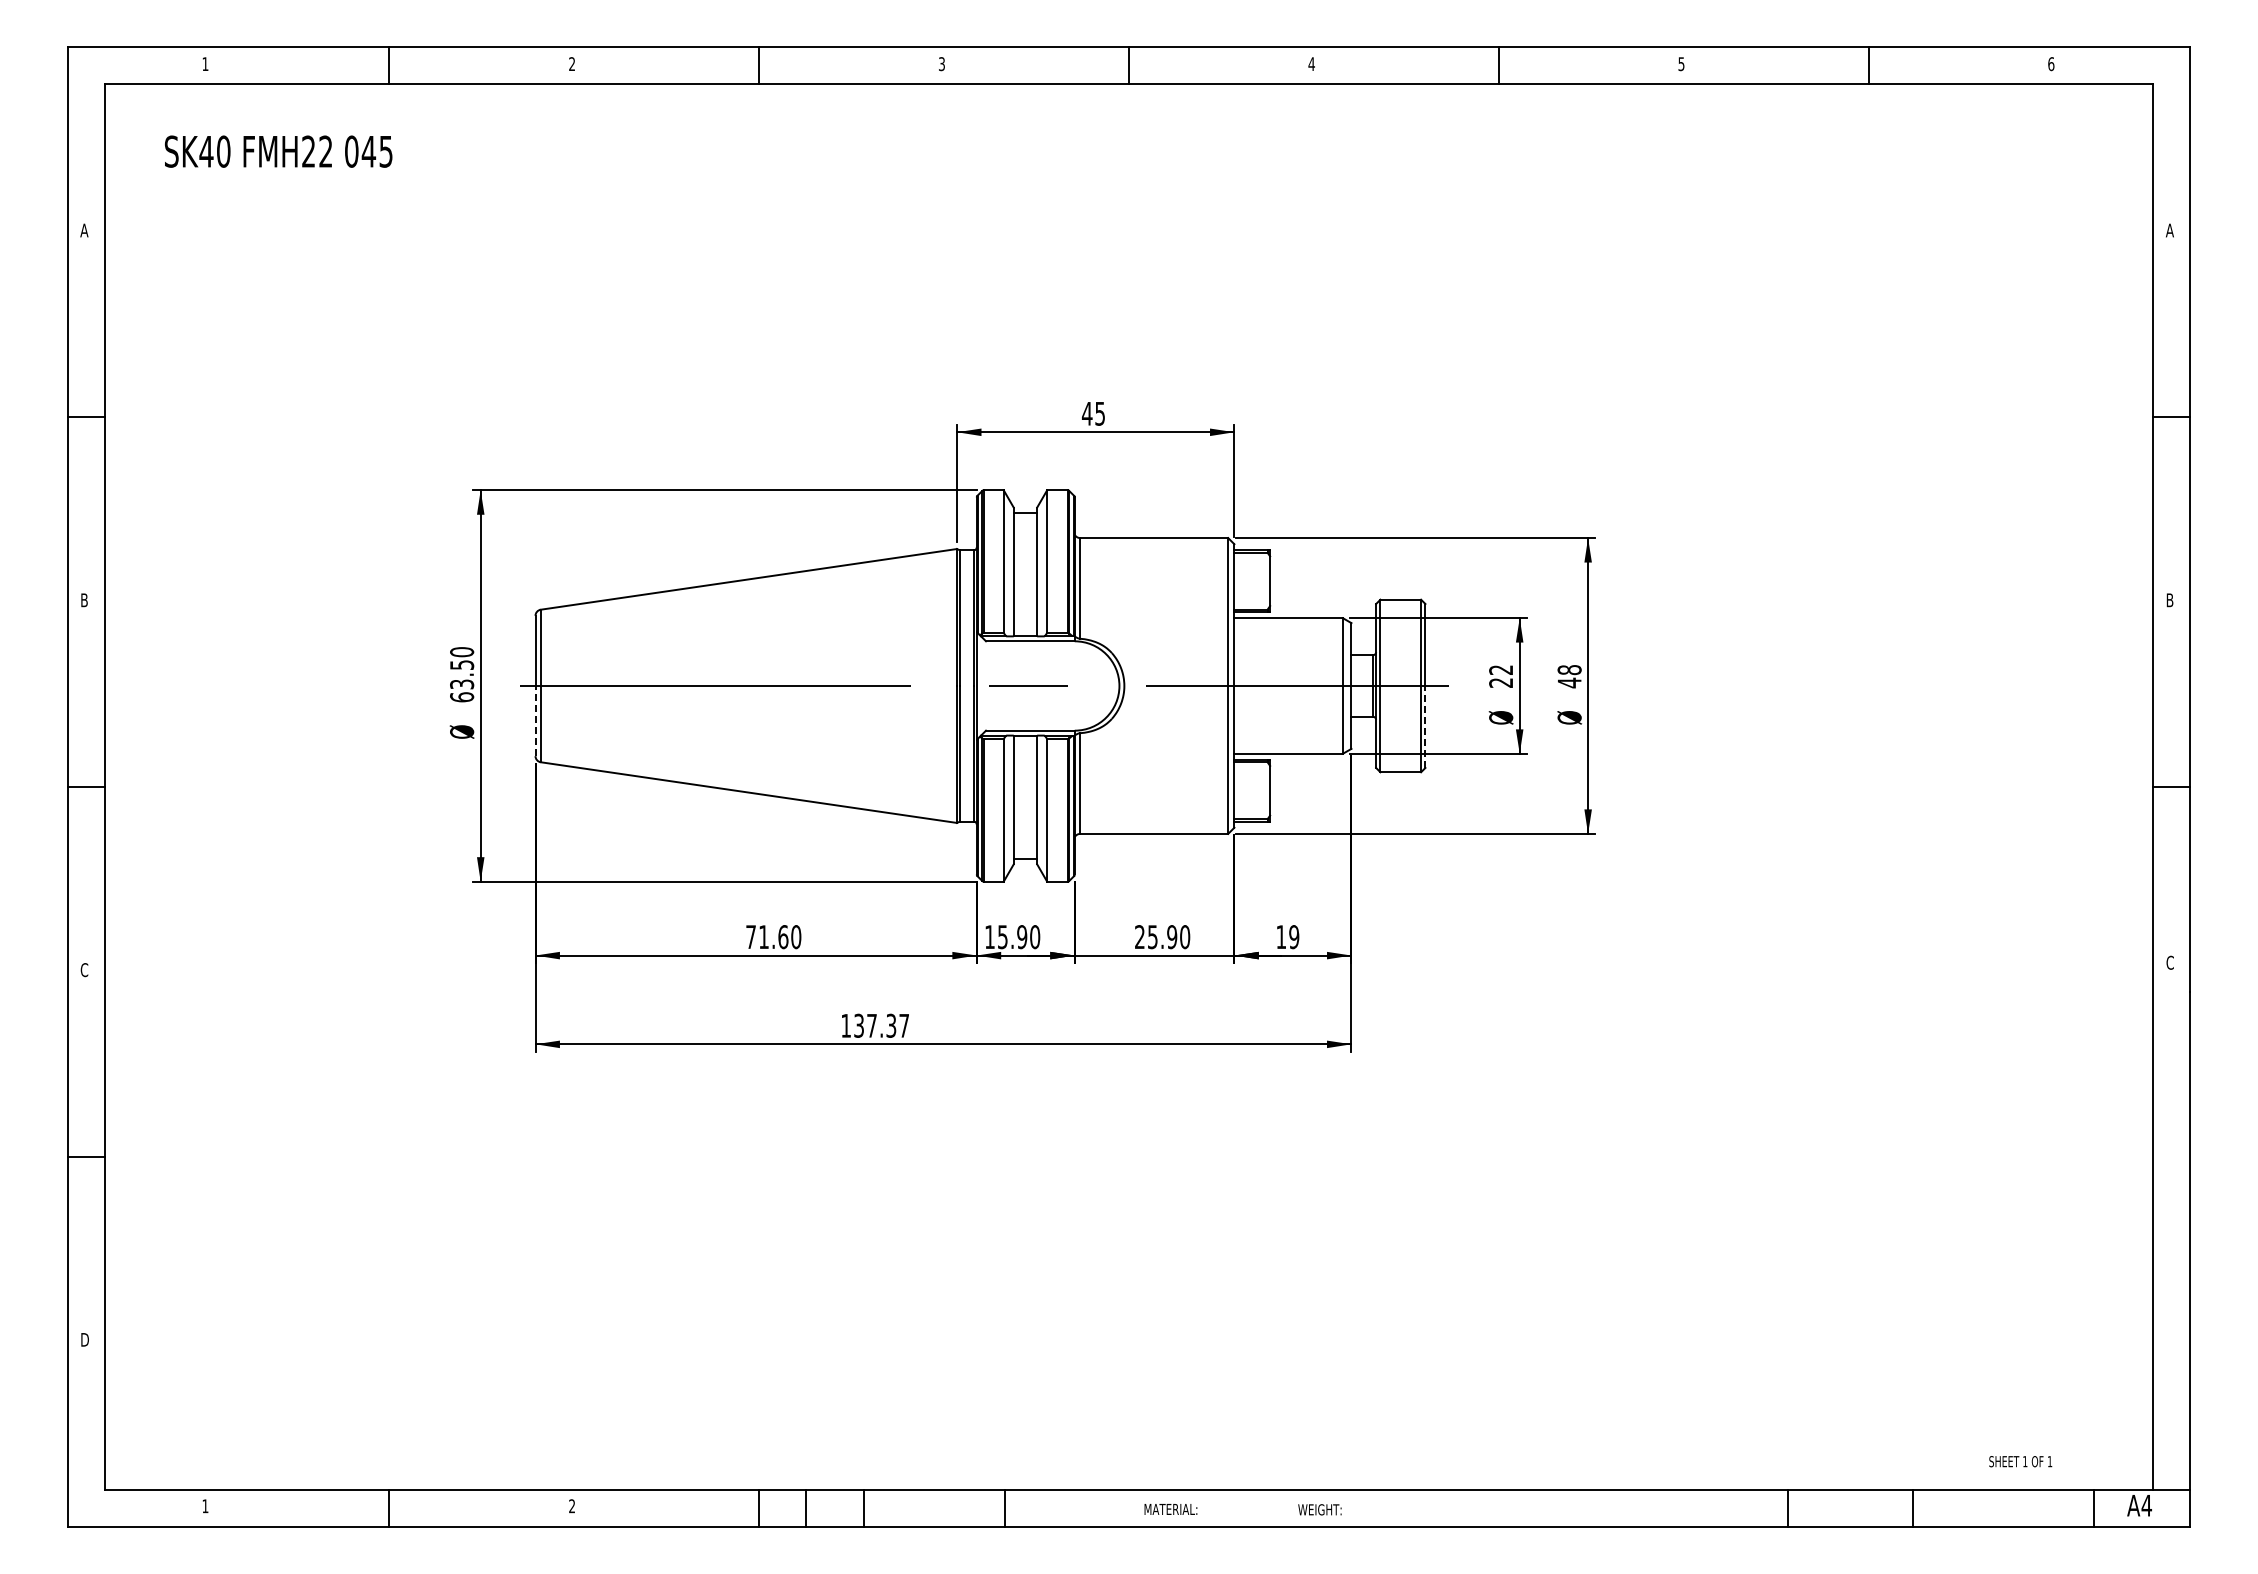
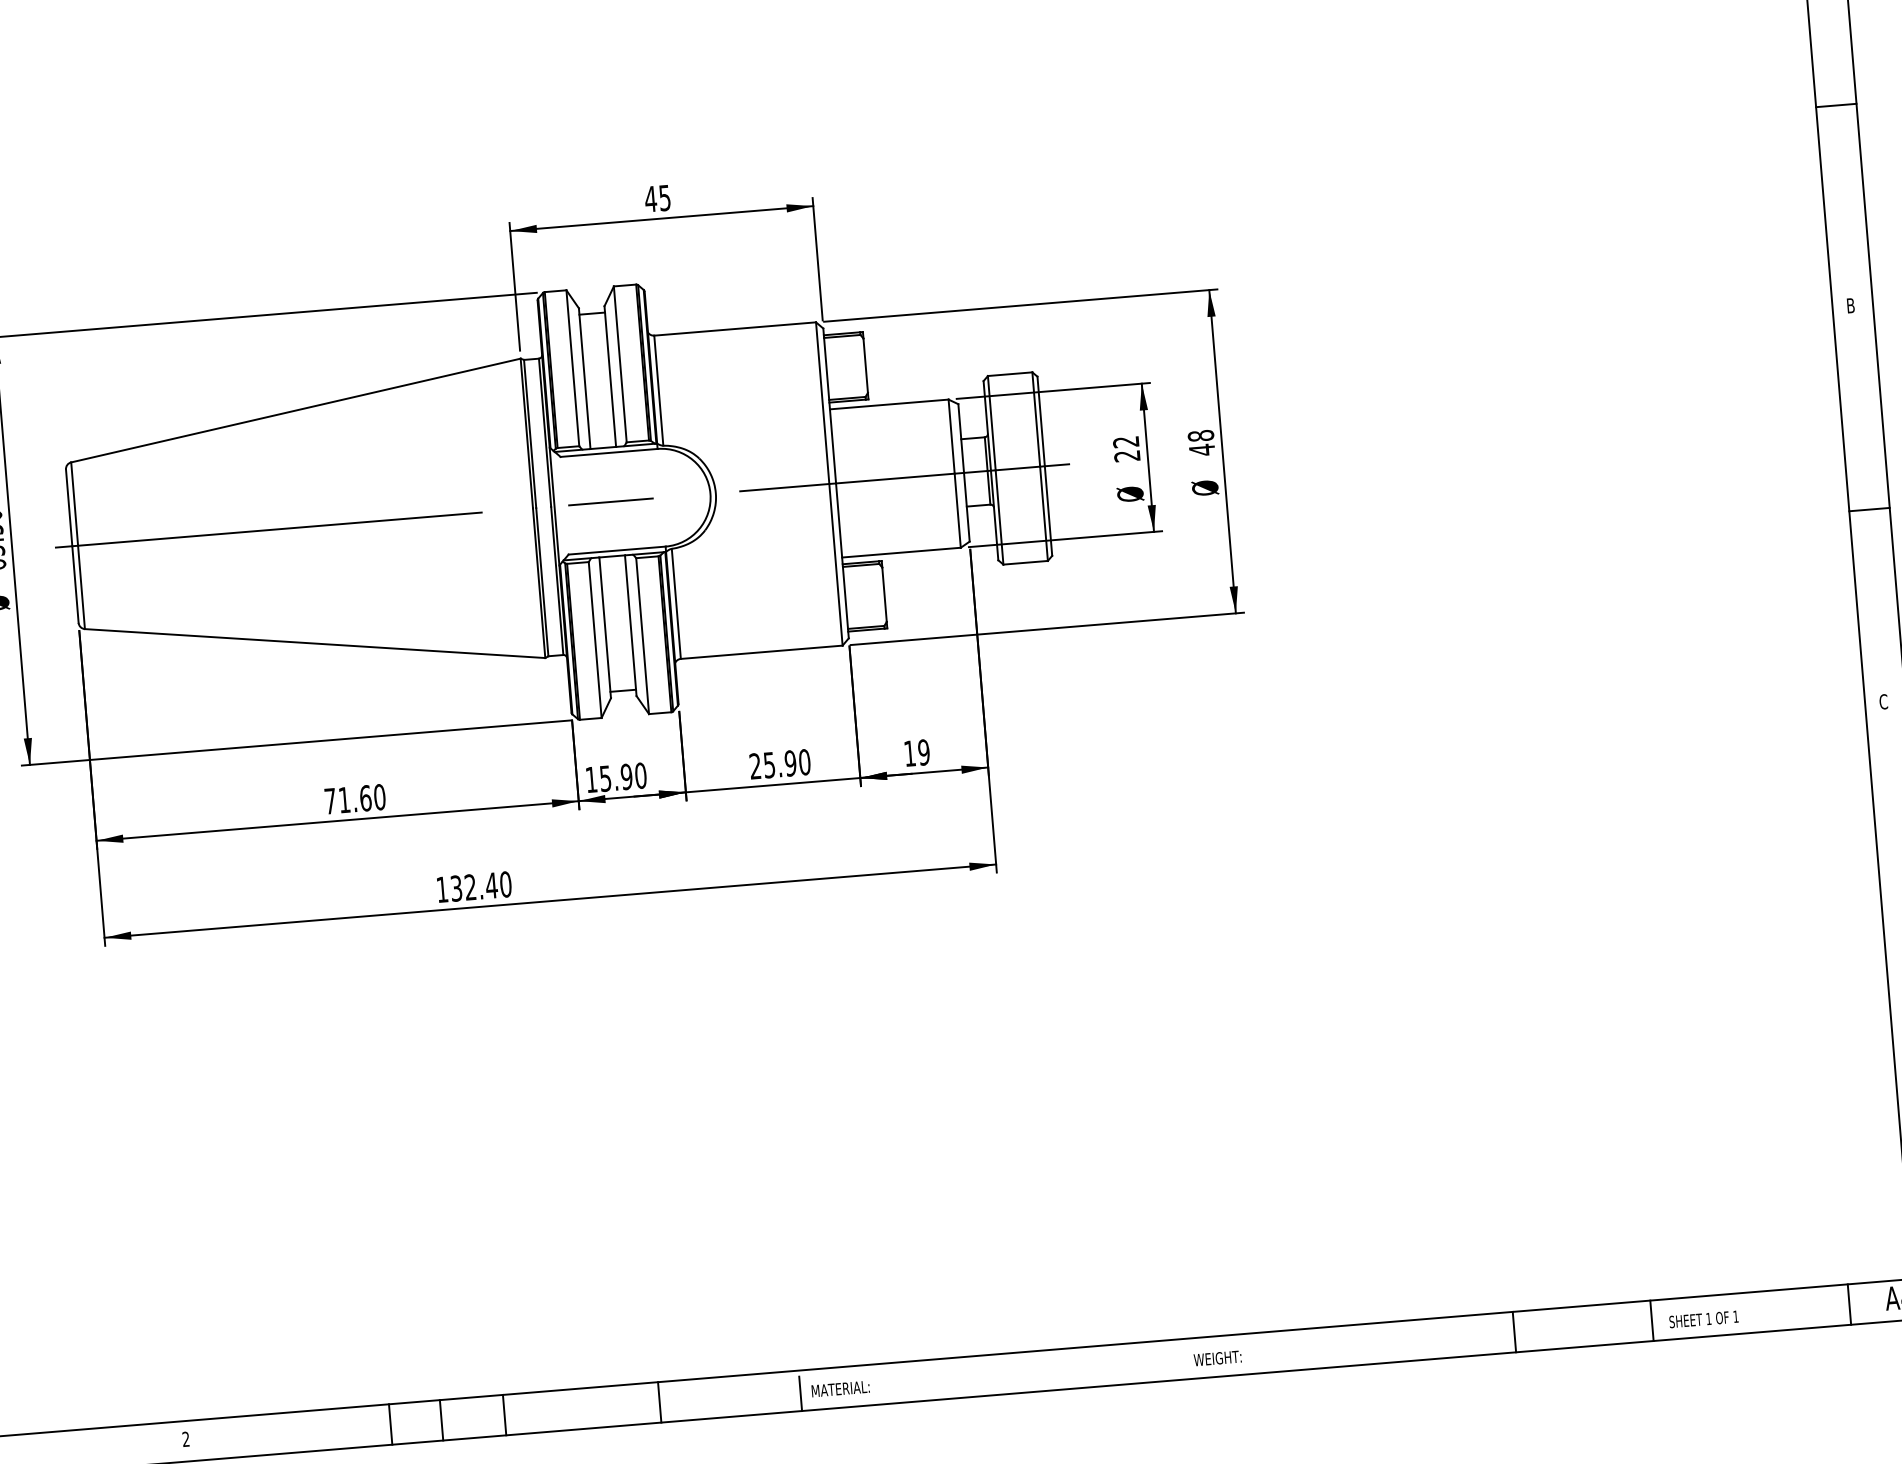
line: (535, 720) -> (75, 583), dashed -> solid
line: (1425, 726) -> (1048, 510), dashed -> solid
text: (888, 1025) -> (488, 885), 137.37 -> 132.40
text: (2020, 1461) -> (1703, 1319), moved
text: (1319, 1509) -> (1217, 1358), moved
line: (1134, 1510) -> (800, 1393), added

